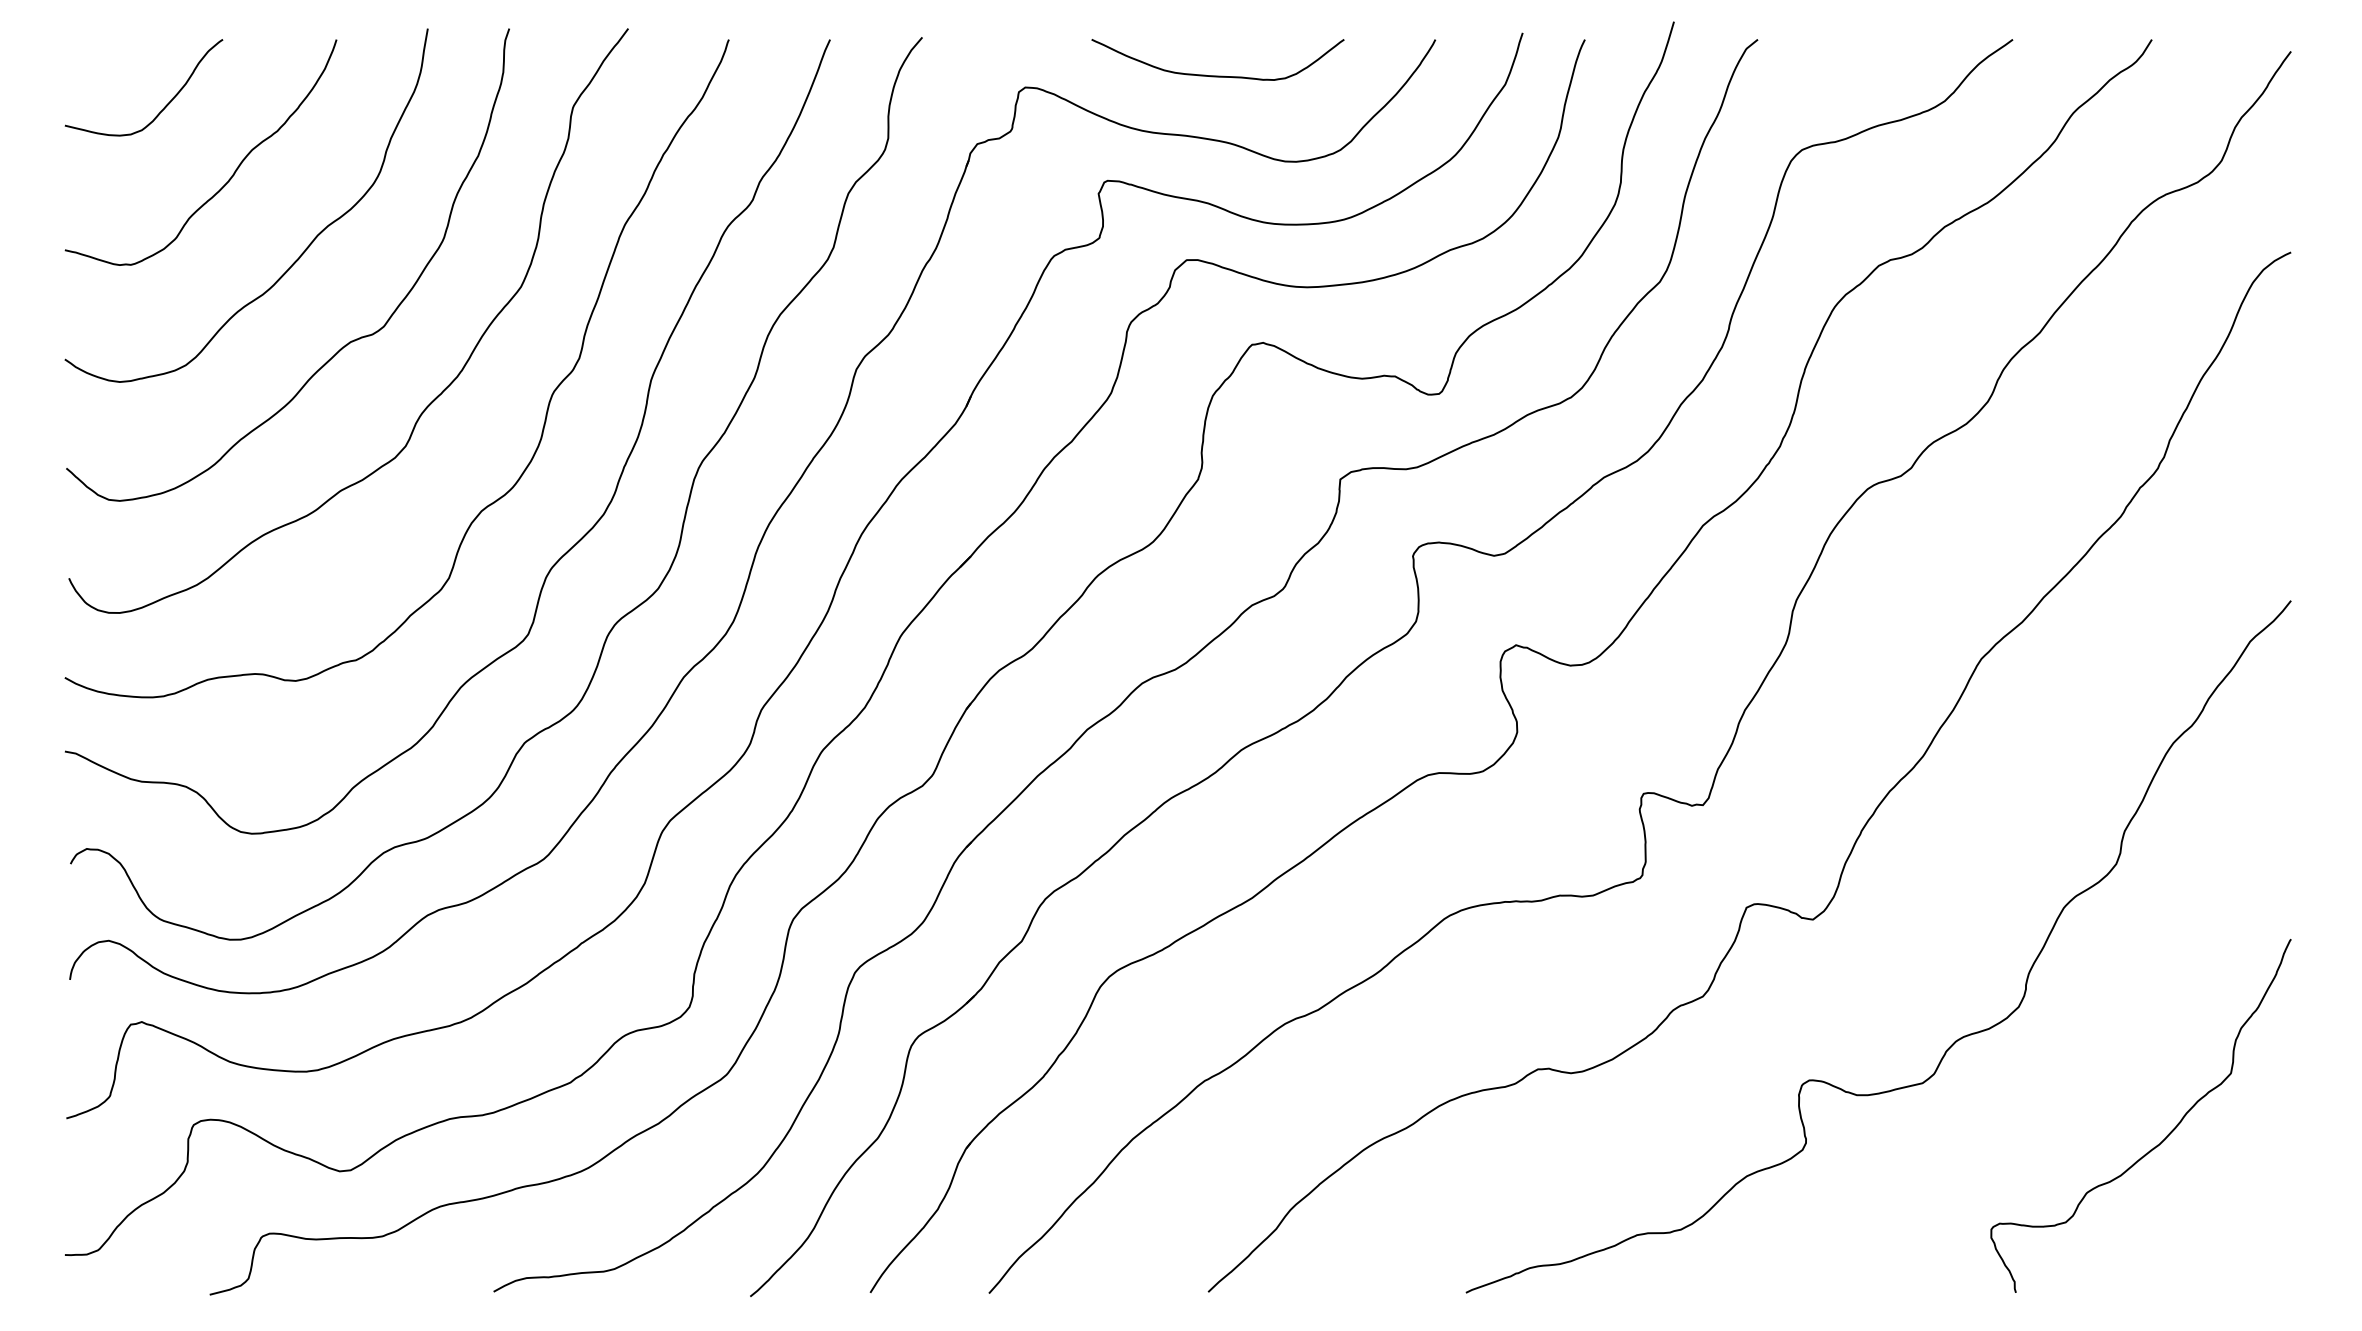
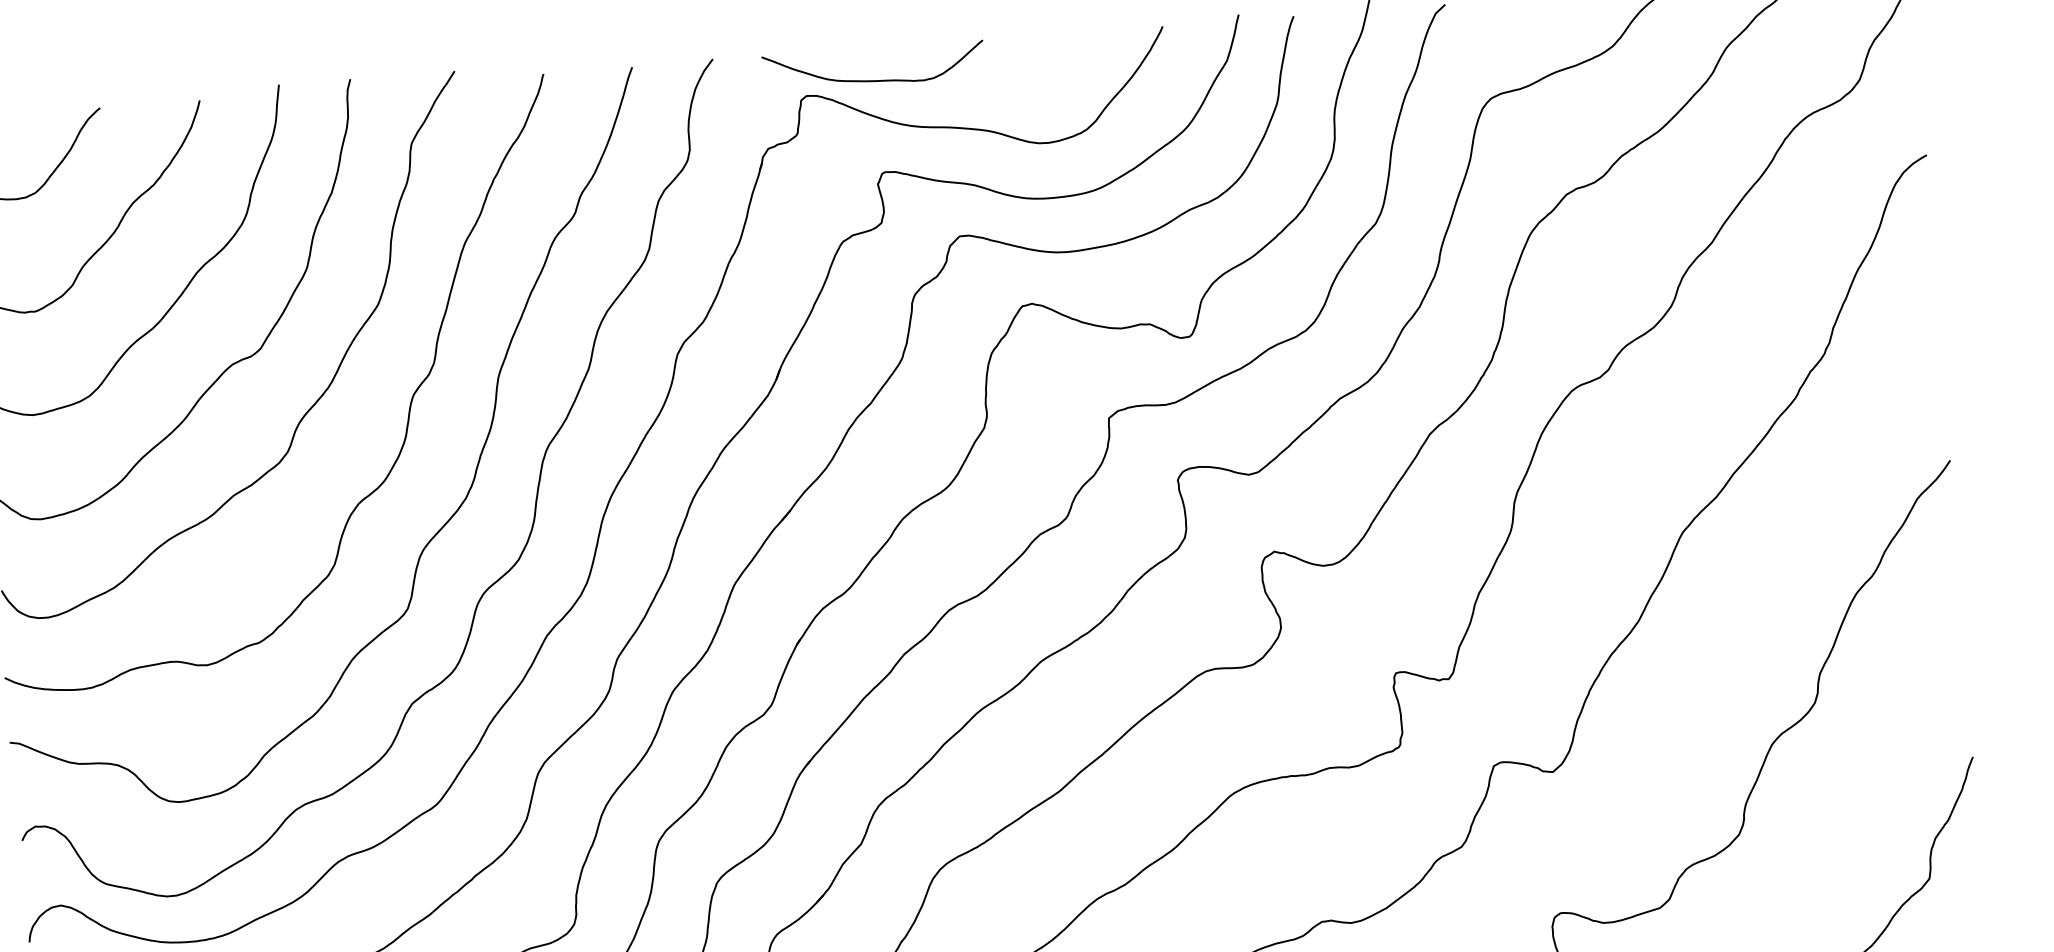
curve: (1217, 75) -> (874, 80), moved

